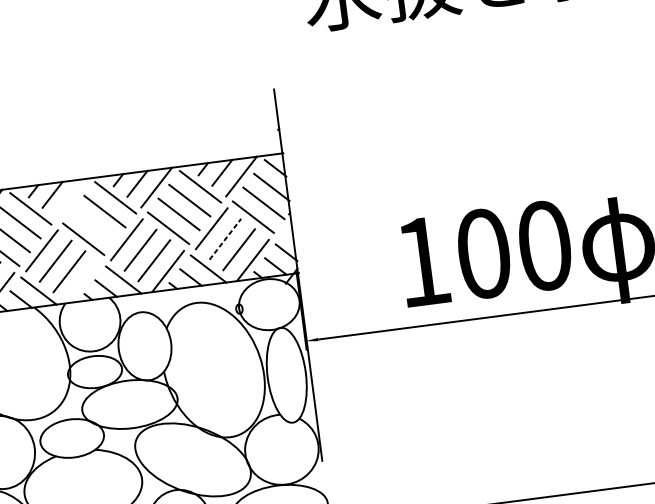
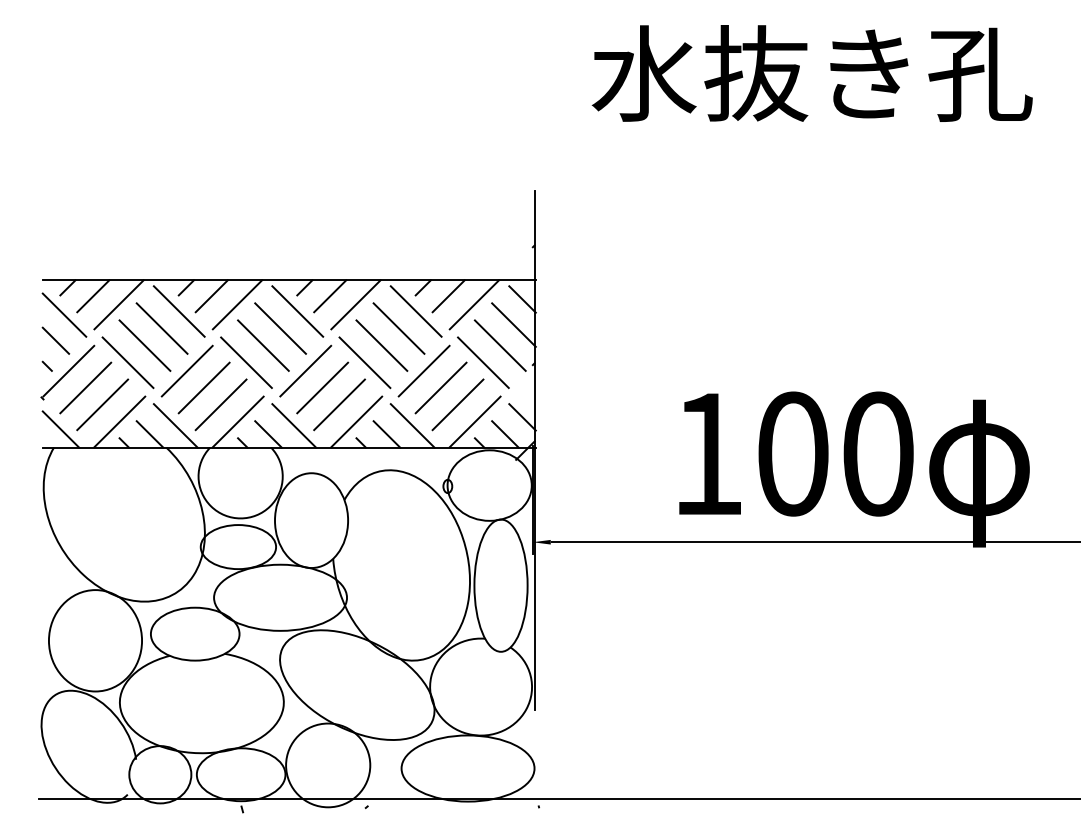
line: (71, 198) -> (237, 304), added
line: (94, 225) -> (263, 345), added
line: (225, 239) -> (441, 388), dashed -> solid
line: (82, 282) -> (237, 421), added

